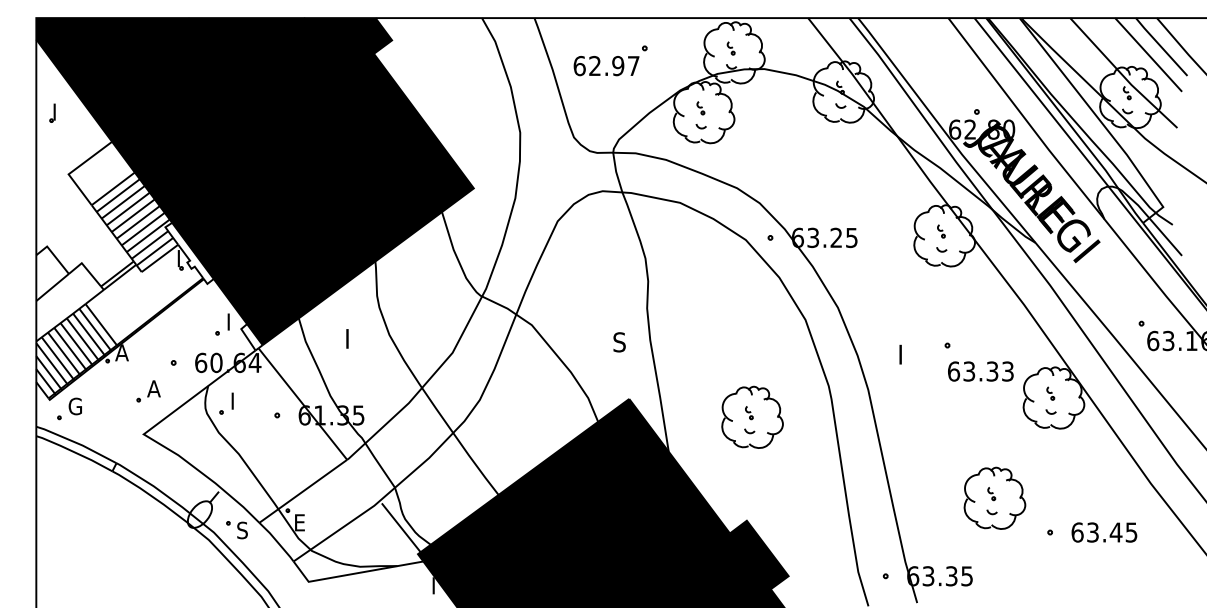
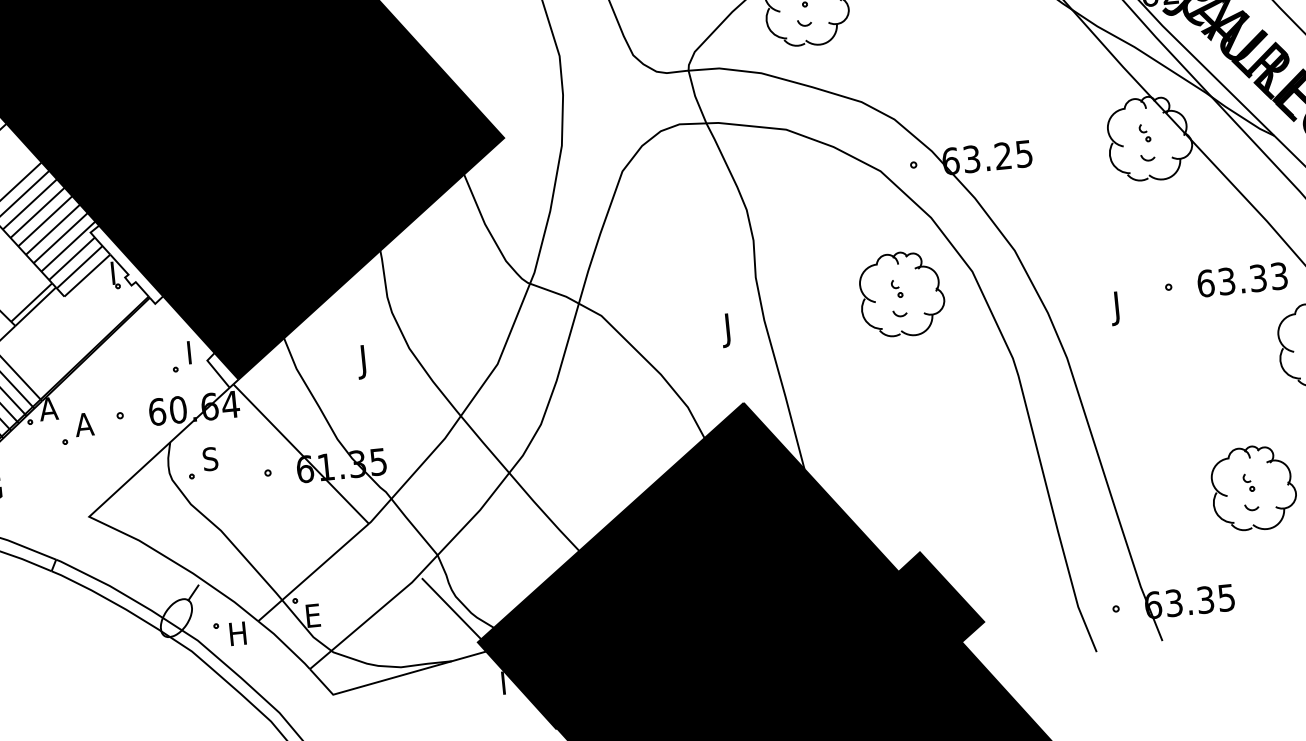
text: (351, 341) -> (358, 362), I -> J
text: (619, 344) -> (723, 330), S -> J
text: (904, 356) -> (1111, 307), I -> J
text: (980, 371) -> (1242, 279), moved
part: (148, 391) -> (77, 429), moved
text: (236, 400) -> (210, 458), I -> S
part: (752, 416) -> (901, 293), moved
text: (243, 530) -> (237, 633), S -> H

